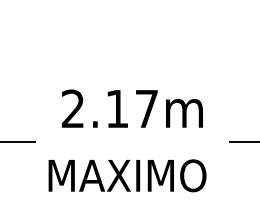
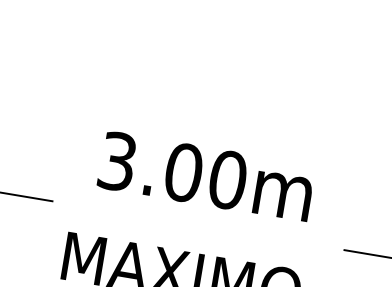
text: (109, 108) -> (172, 170), 2.17m -> 3.00m

